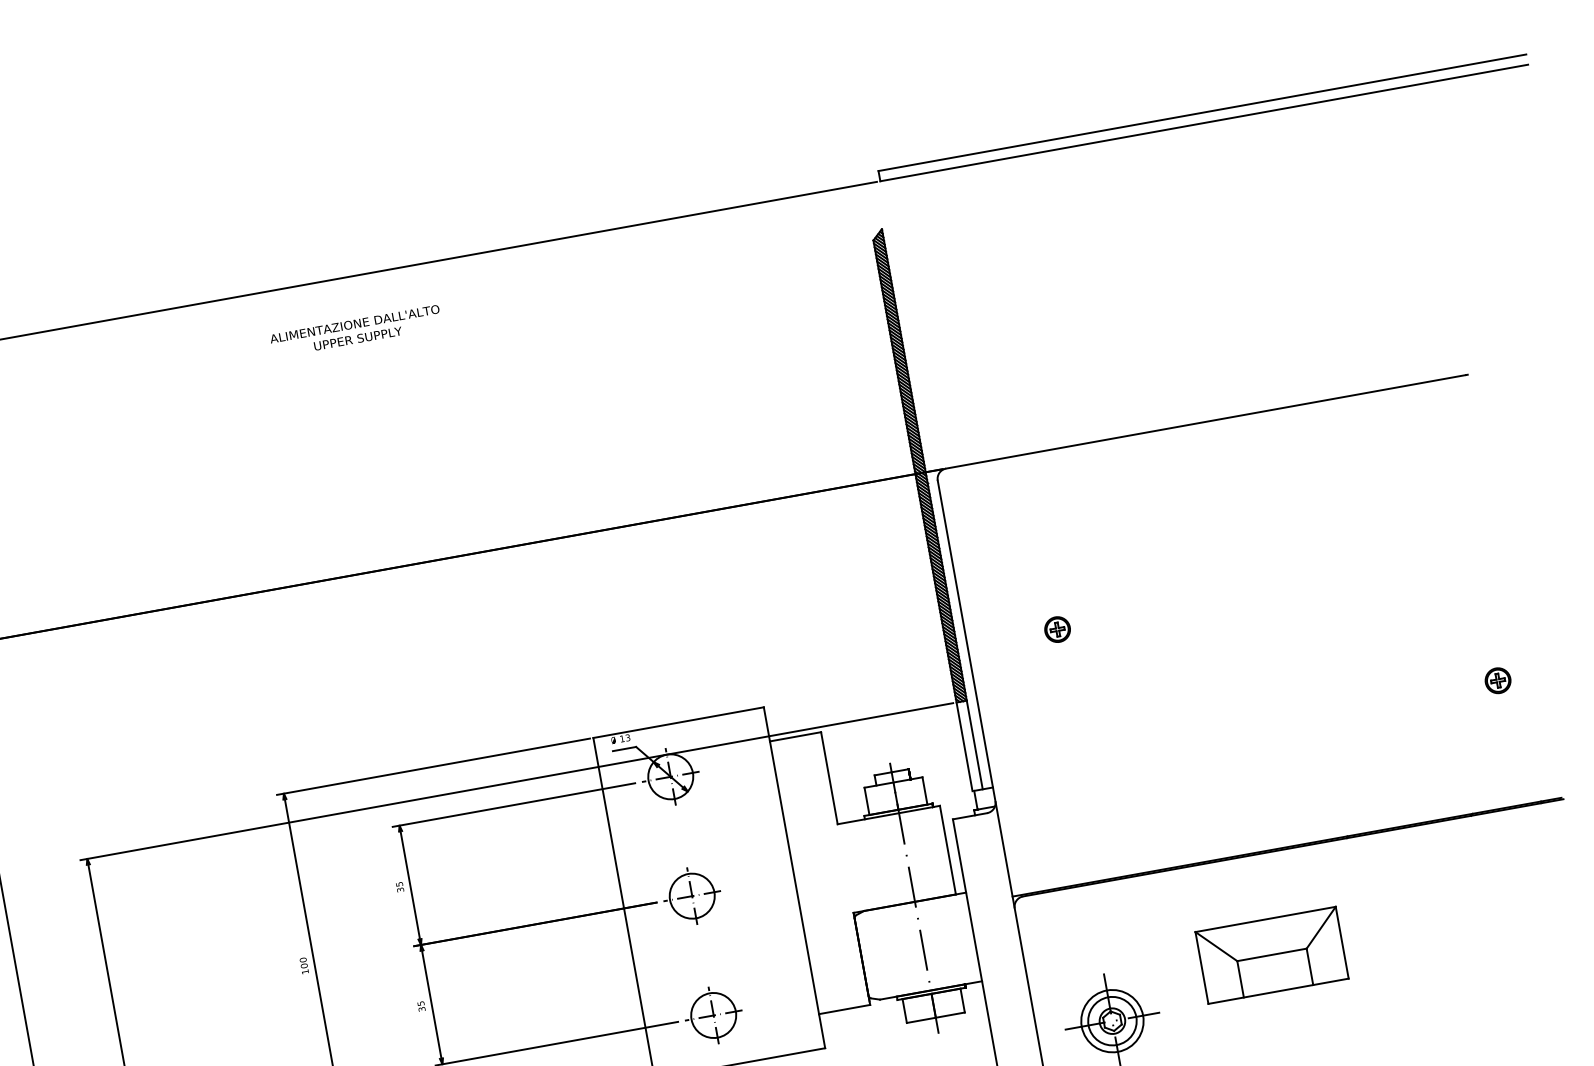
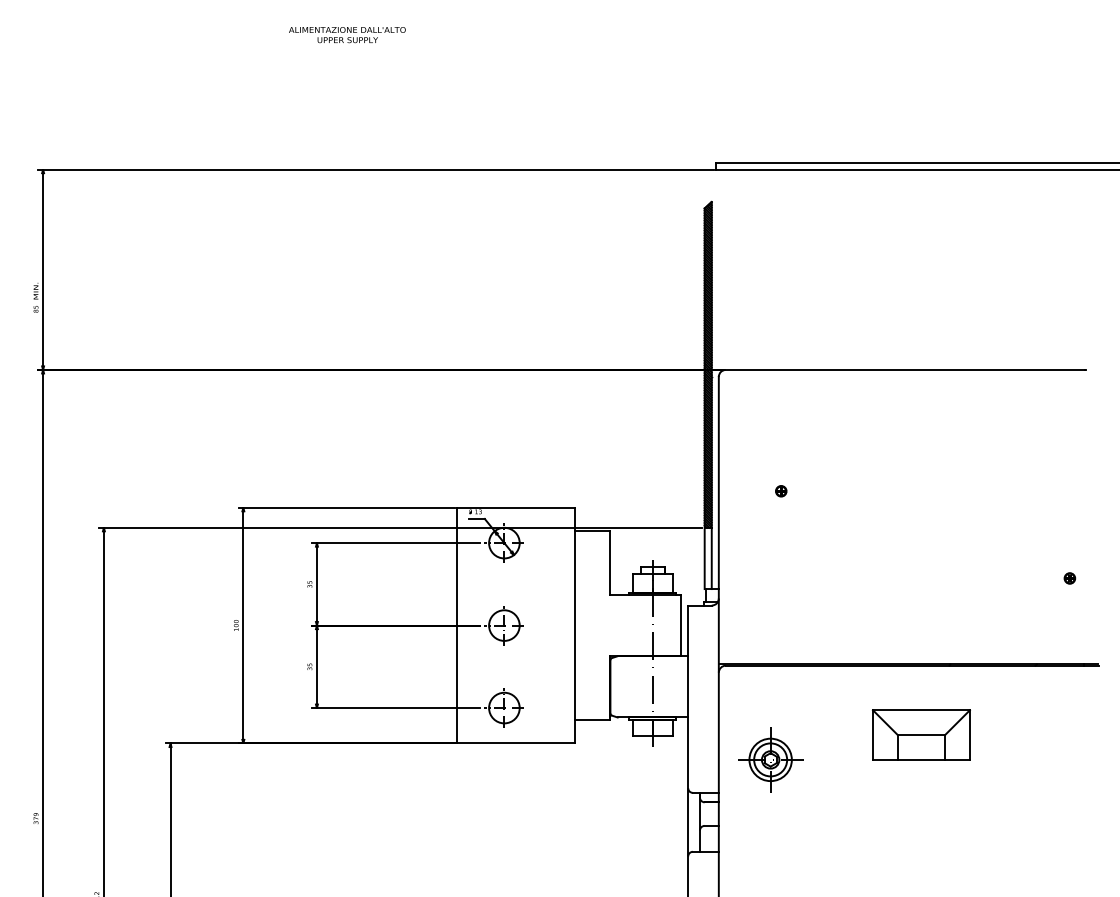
text: (356, 332) -> (347, 35), moved
part: (1058, 630) -> (781, 491), size x0.62
part: (1497, 680) -> (1069, 578), size x0.62
part: (1270, 954) -> (920, 734), moved

